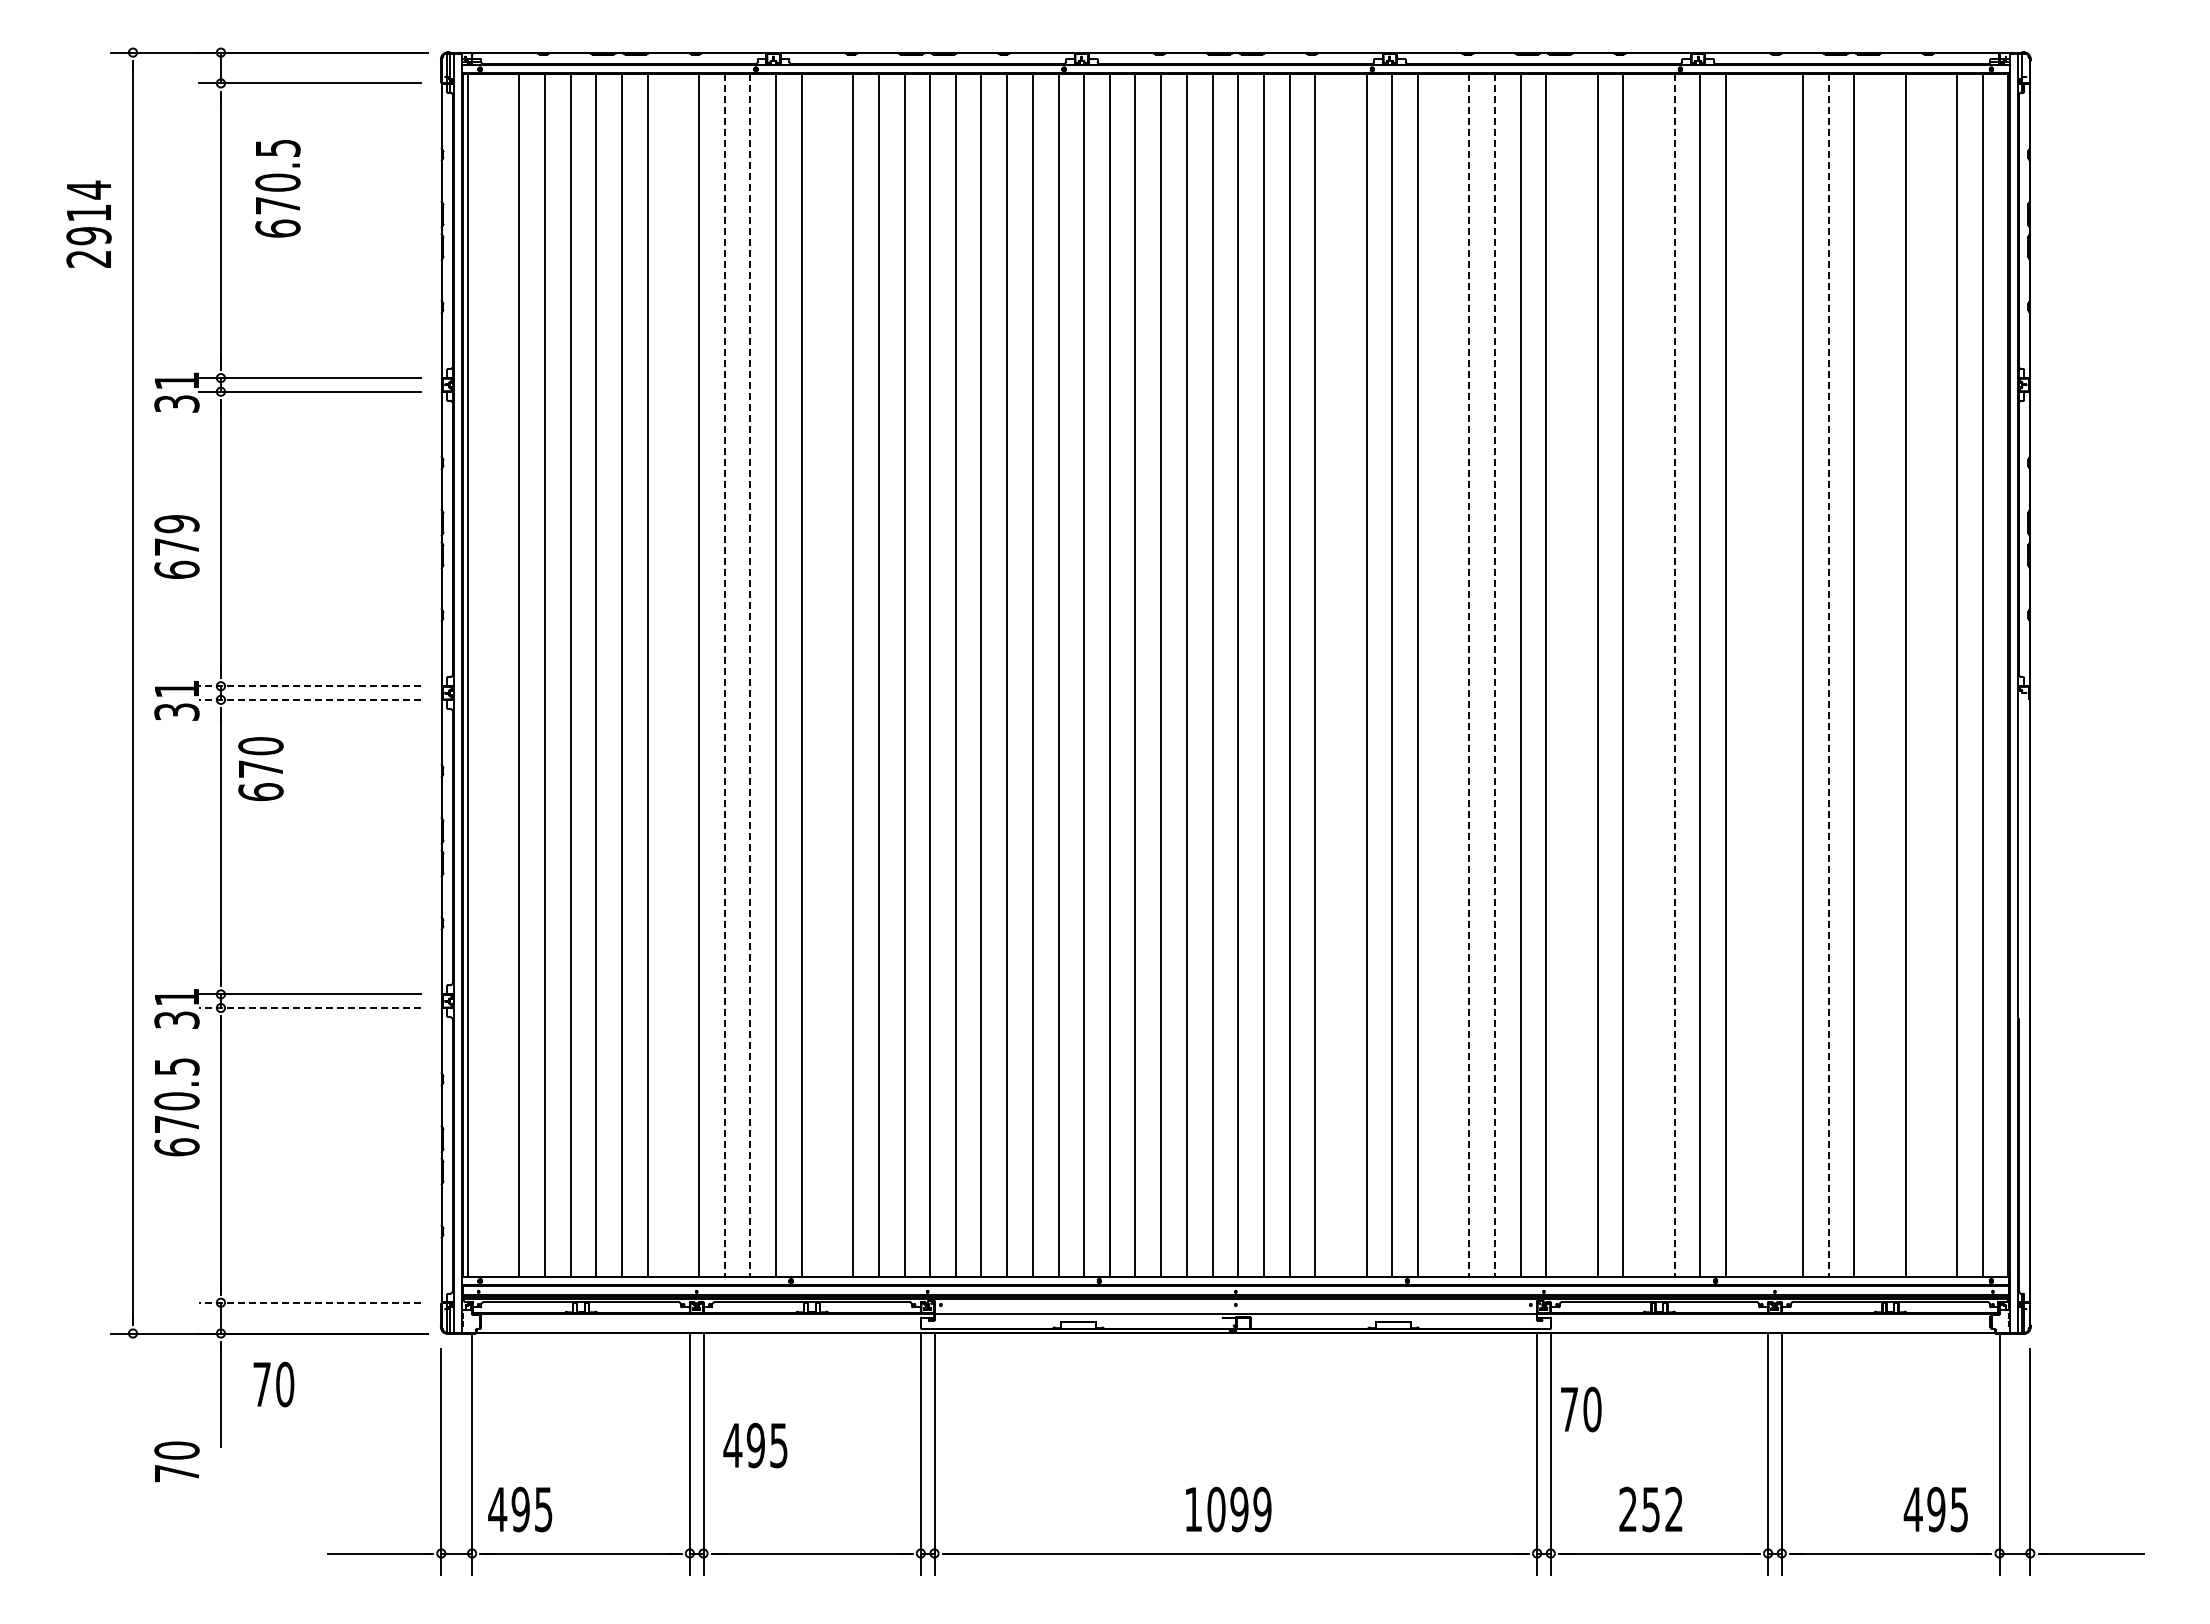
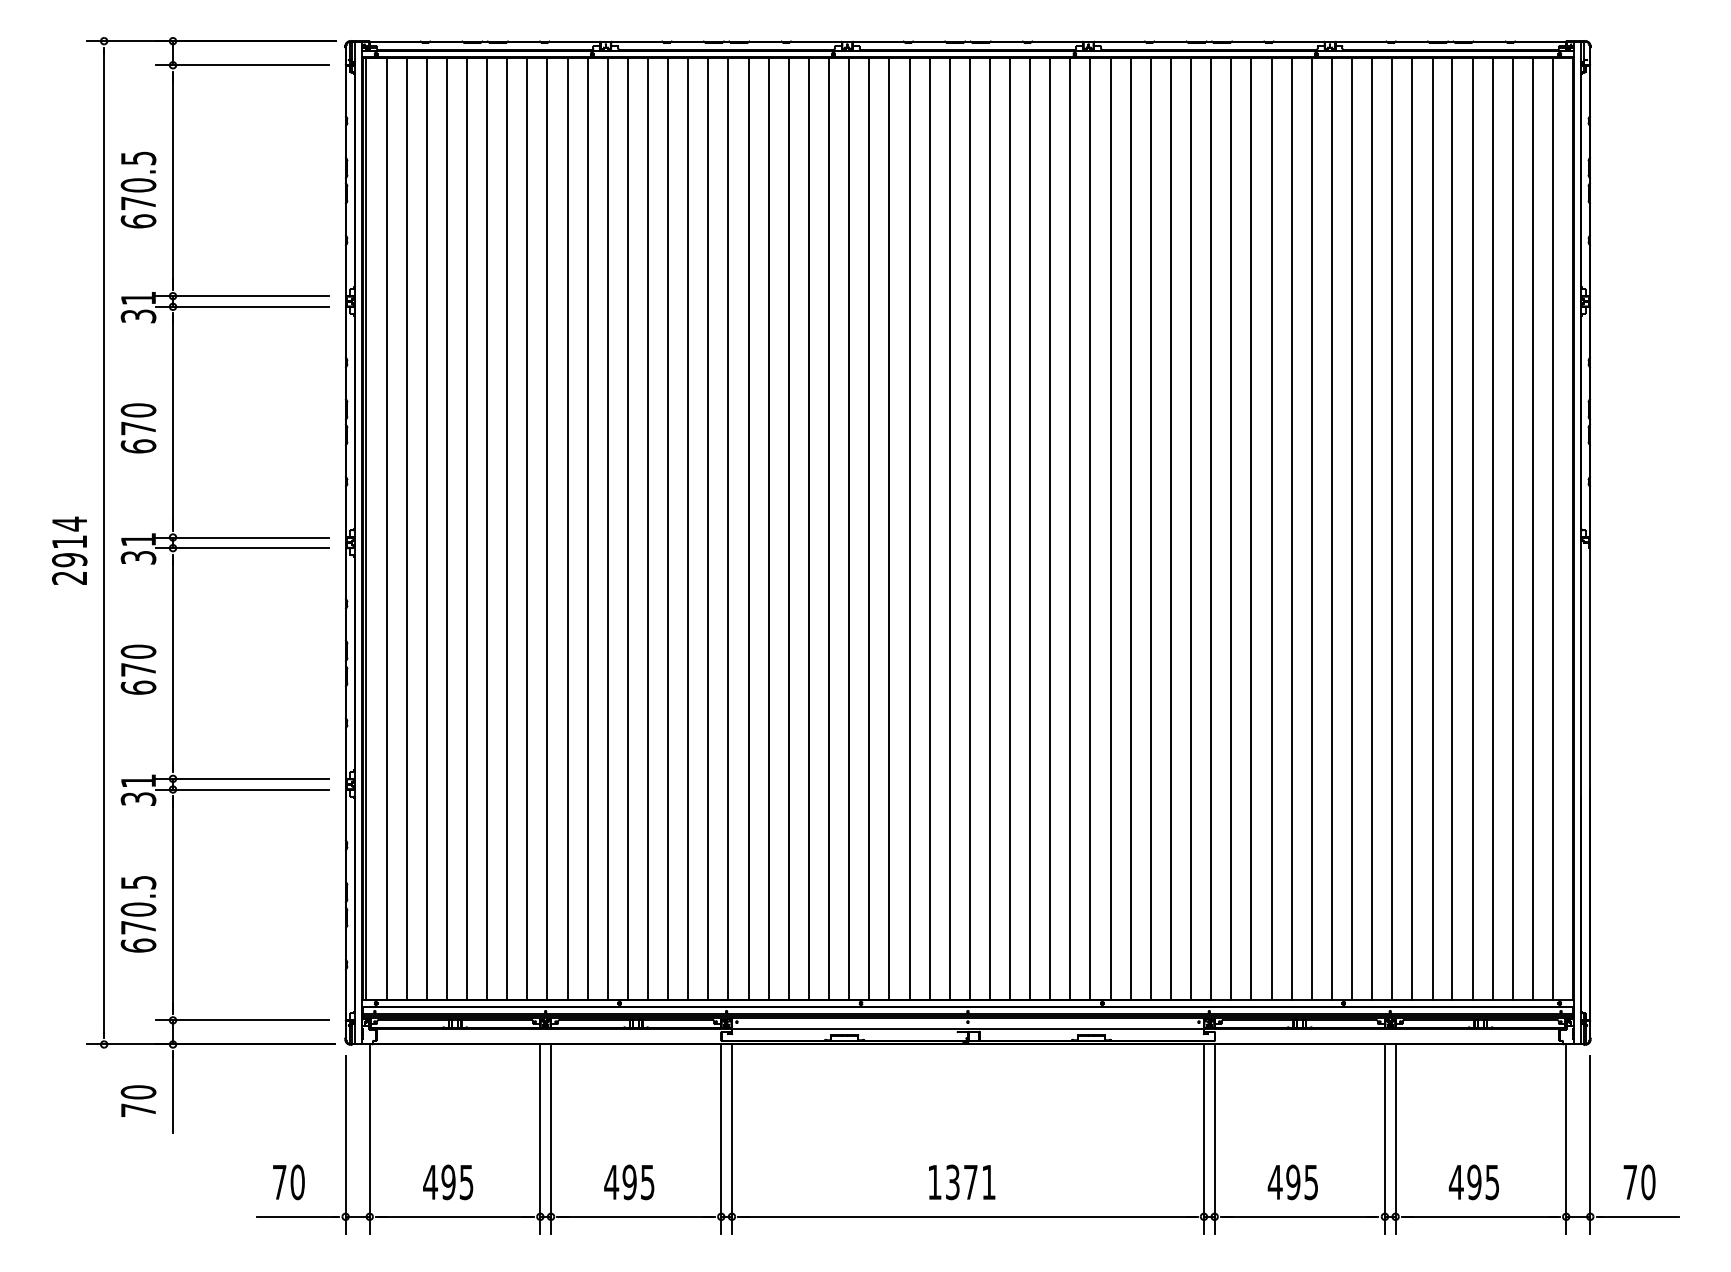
text: (277, 188) -> (138, 189), moved
text: (88, 223) -> (69, 550), moved
text: (176, 524) -> (138, 410), 679 -> 670
line: (493, 674) -> (386, 528), added
line: (673, 674) -> (527, 528), added
line: (827, 674) -> (648, 528), added
line: (1340, 674) -> (1049, 528), added
line: (1443, 674) -> (1130, 528), added
line: (1571, 674) -> (1230, 528), added
line: (1649, 674) -> (1292, 528), added
line: (1751, 674) -> (1371, 528), added
line: (1777, 674) -> (1392, 528), added
line: (1880, 674) -> (1472, 528), added
line: (1931, 674) -> (1512, 528), added
line: (724, 675) -> (567, 529), dashed -> solid
line: (750, 675) -> (587, 529), dashed -> solid
line: (1469, 675) -> (1151, 529), dashed -> solid
line: (1495, 675) -> (1171, 529), dashed -> solid
line: (1674, 675) -> (1311, 529), dashed -> solid
line: (1828, 675) -> (1432, 529), dashed -> solid
line: (309, 686) -> (242, 537), dashed -> solid
line: (309, 699) -> (242, 547), dashed -> solid
text: (260, 769) -> (138, 670), moved
line: (309, 1008) -> (242, 789), dashed -> solid
text: (176, 1107) -> (138, 914), moved
line: (309, 1302) -> (242, 1020), dashed -> solid
text: (273, 1384) -> (288, 1182), moved
text: (1581, 1409) -> (1639, 1182), moved
text: (755, 1445) -> (629, 1182), moved
text: (176, 1461) -> (138, 1100), moved
text: (520, 1509) -> (448, 1182), moved
text: (1239, 1509) -> (970, 1182), 1099 -> 1371
text: (1650, 1509) -> (1292, 1182), 252 -> 495
text: (1935, 1509) -> (1473, 1182), moved

